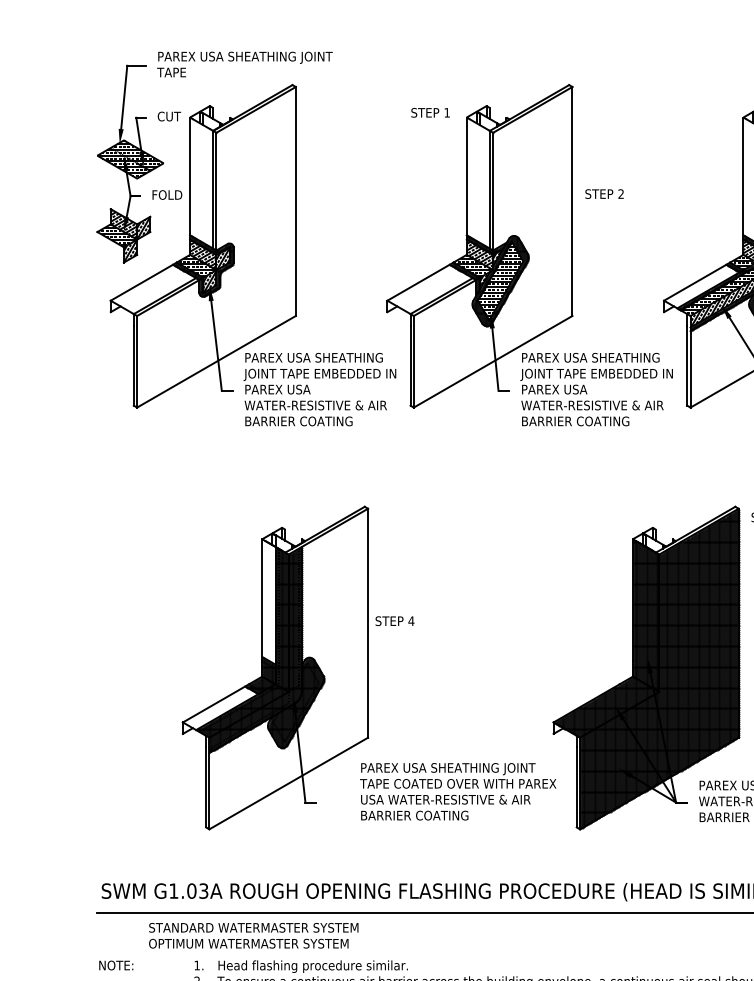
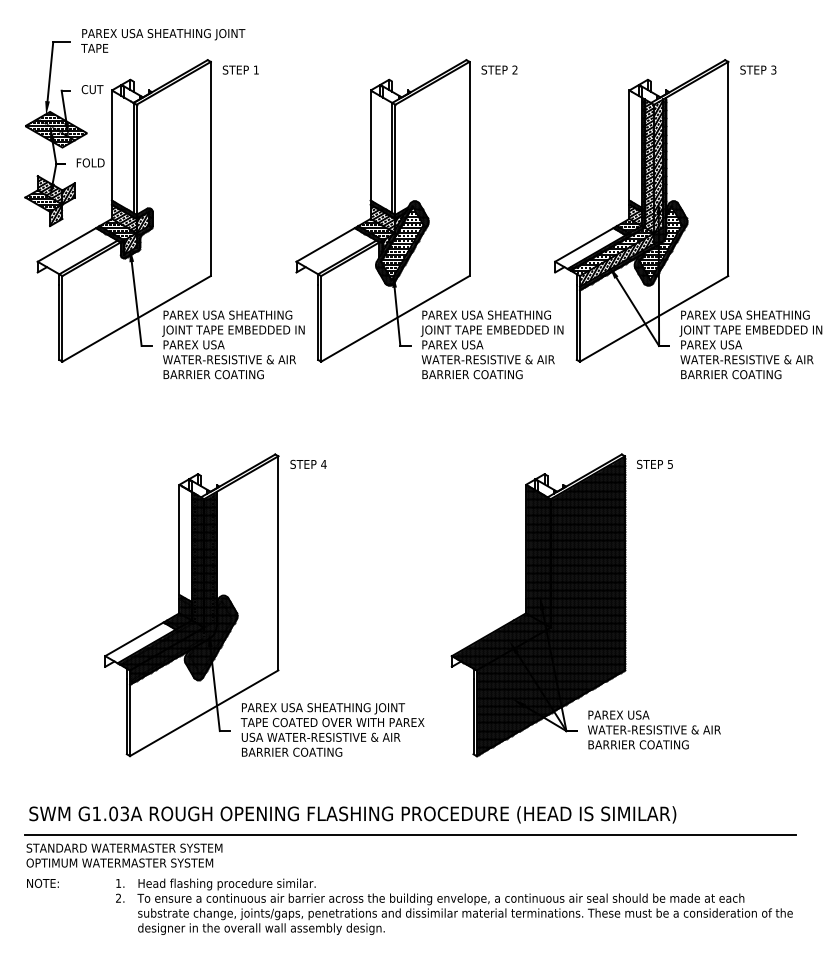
text: (430, 112) -> (240, 69), moved
text: (604, 193) -> (499, 69), moved
text: (394, 620) -> (308, 463), moved
text: (458, 791) -> (332, 729), moved
text: (253, 935) -> (124, 855), moved

